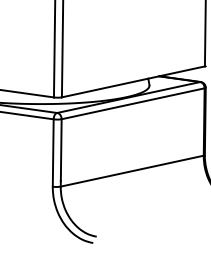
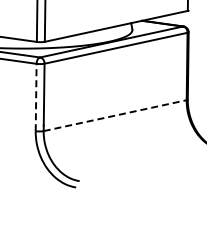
line: (53, 153) -> (36, 98), solid -> dashed
line: (132, 171) -> (115, 116), solid -> dashed

